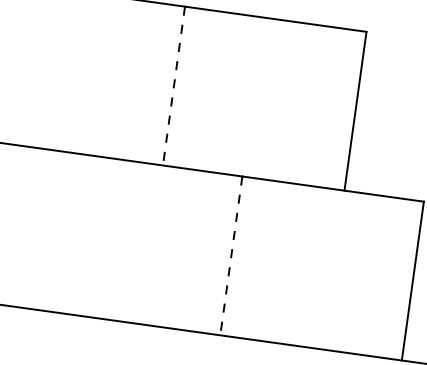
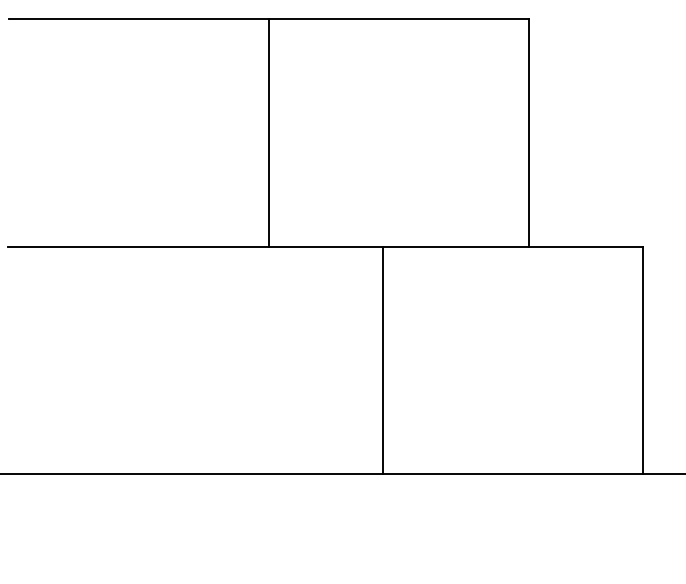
line: (174, 86) -> (269, 133), dashed -> solid
line: (231, 255) -> (382, 360), dashed -> solid

